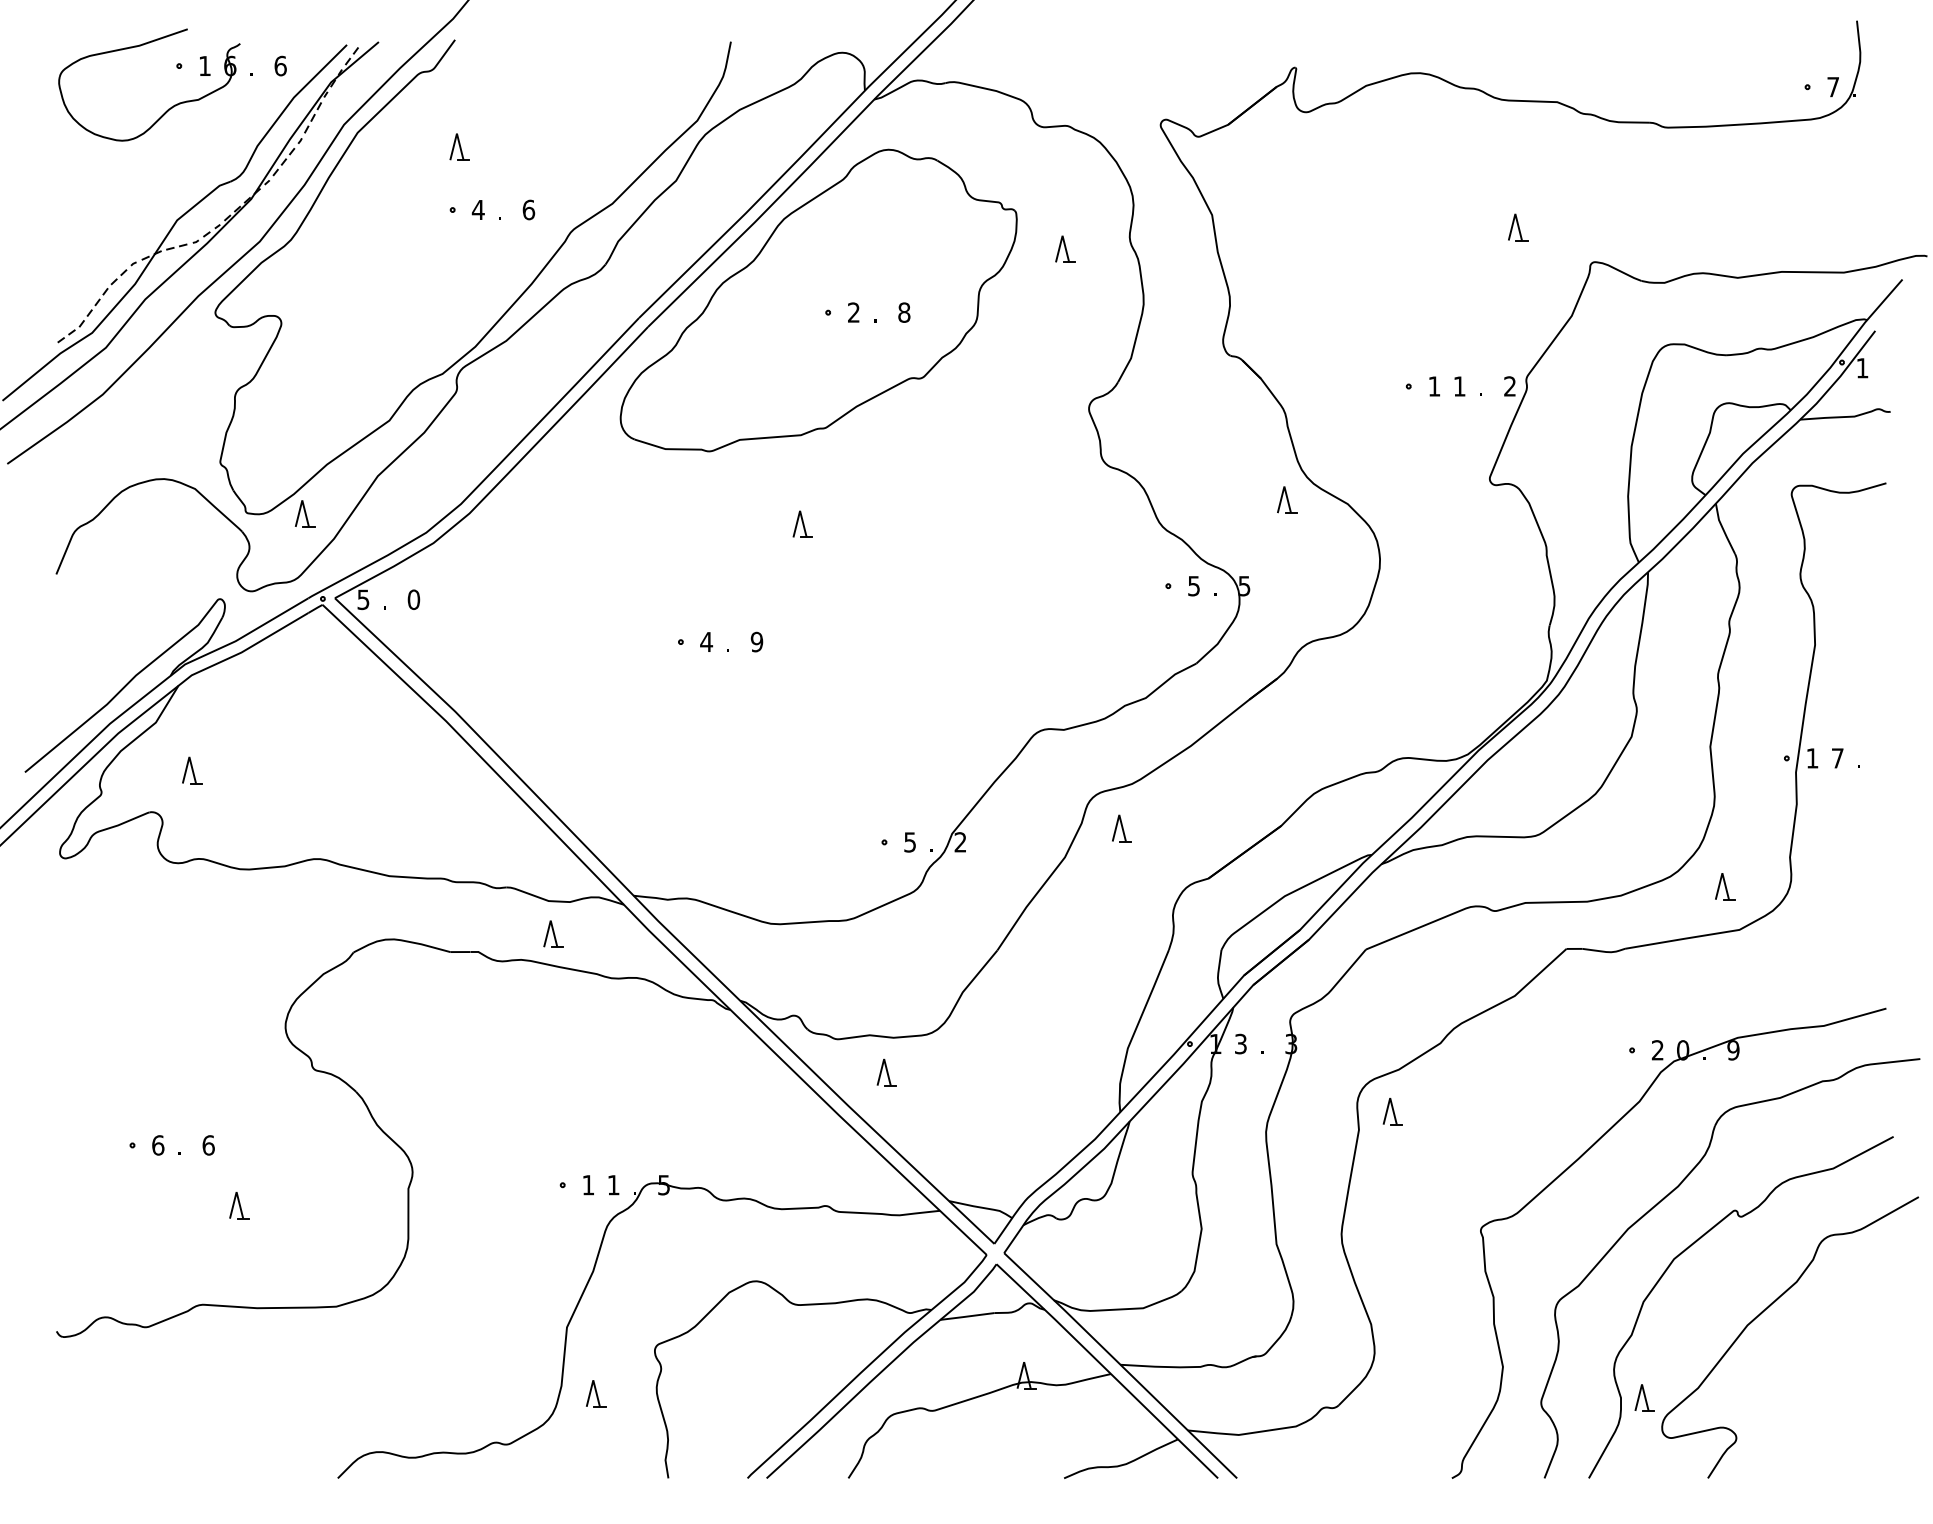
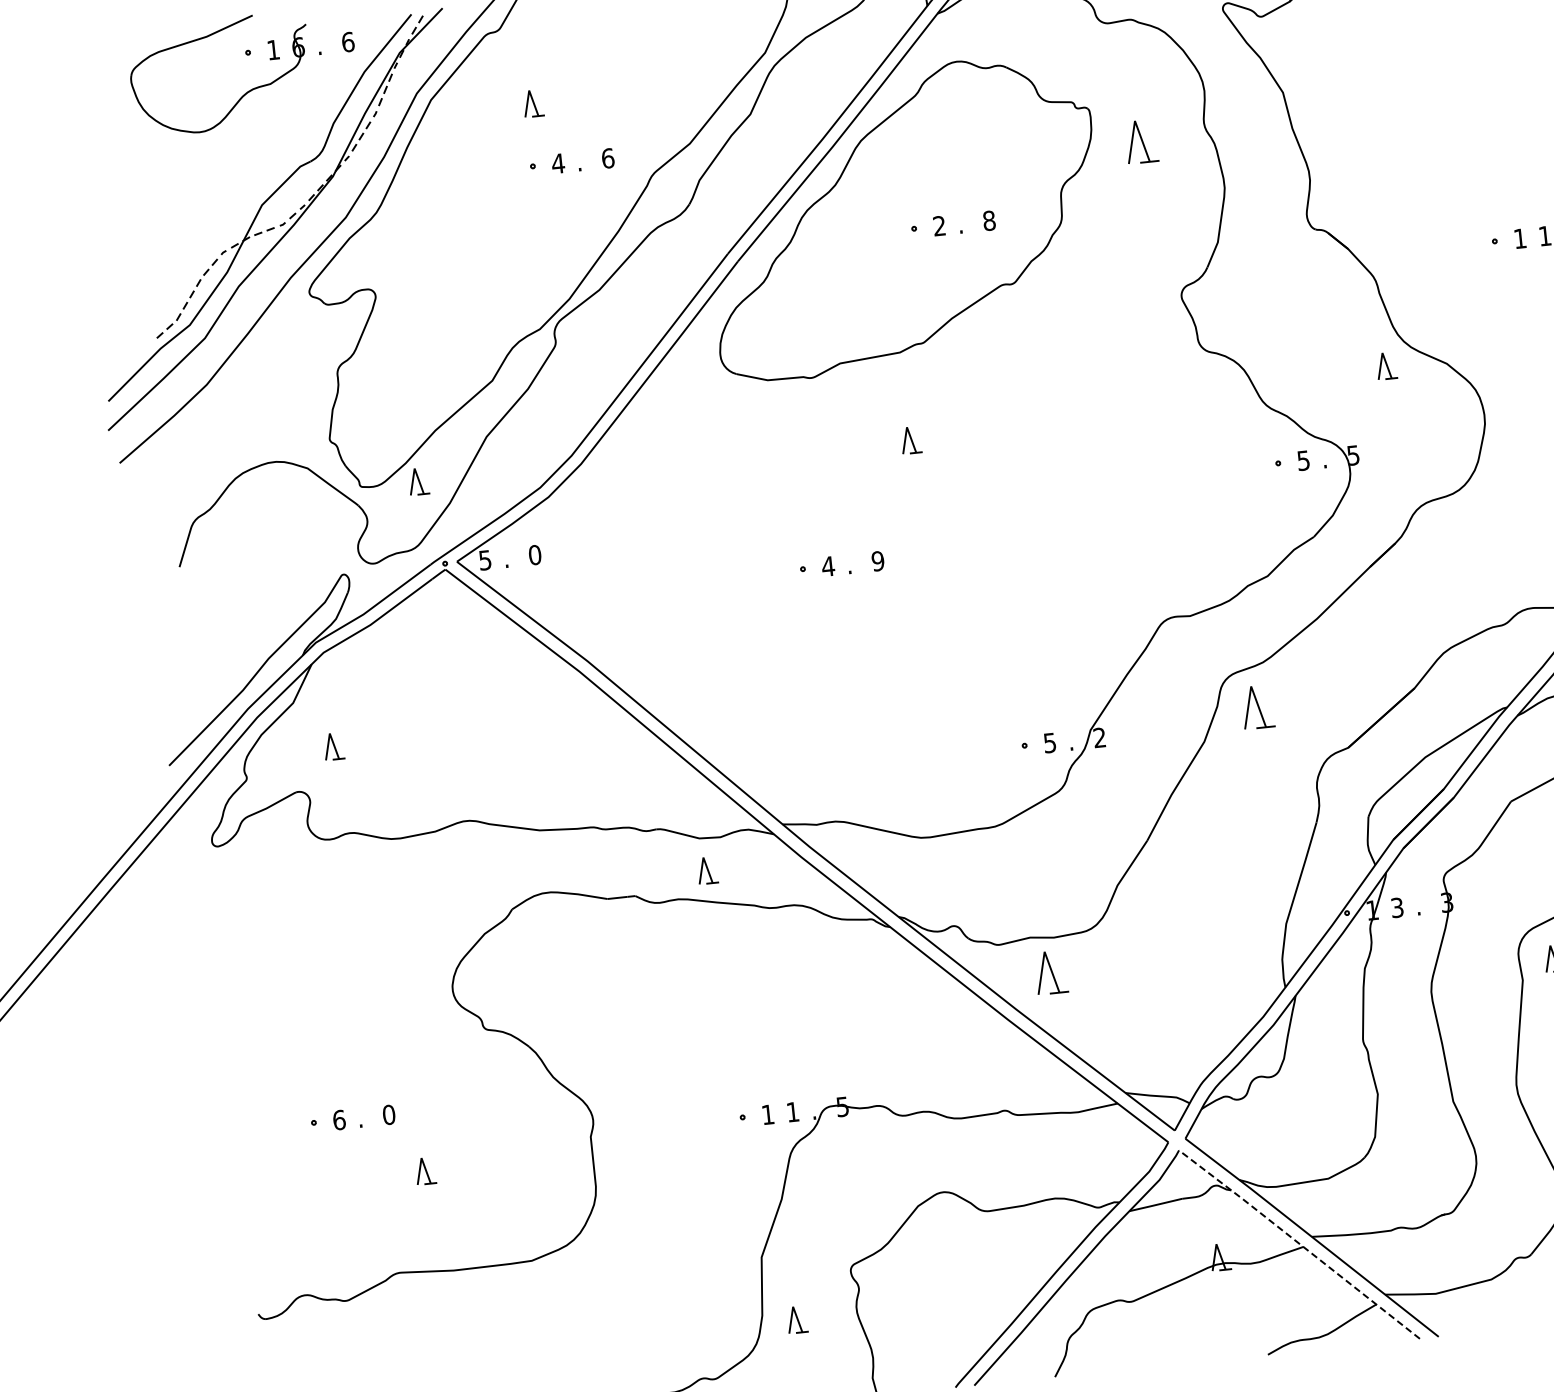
part: (1065, 248) -> (1141, 140), size x1.6
part: (1121, 828) -> (1257, 707), size x1.6
part: (886, 1072) -> (1050, 972), size x1.6
text: (208, 1145) -> (388, 1115), 6 -> 0
line: (1107, 1370) -> (1299, 1243), solid -> dashed

